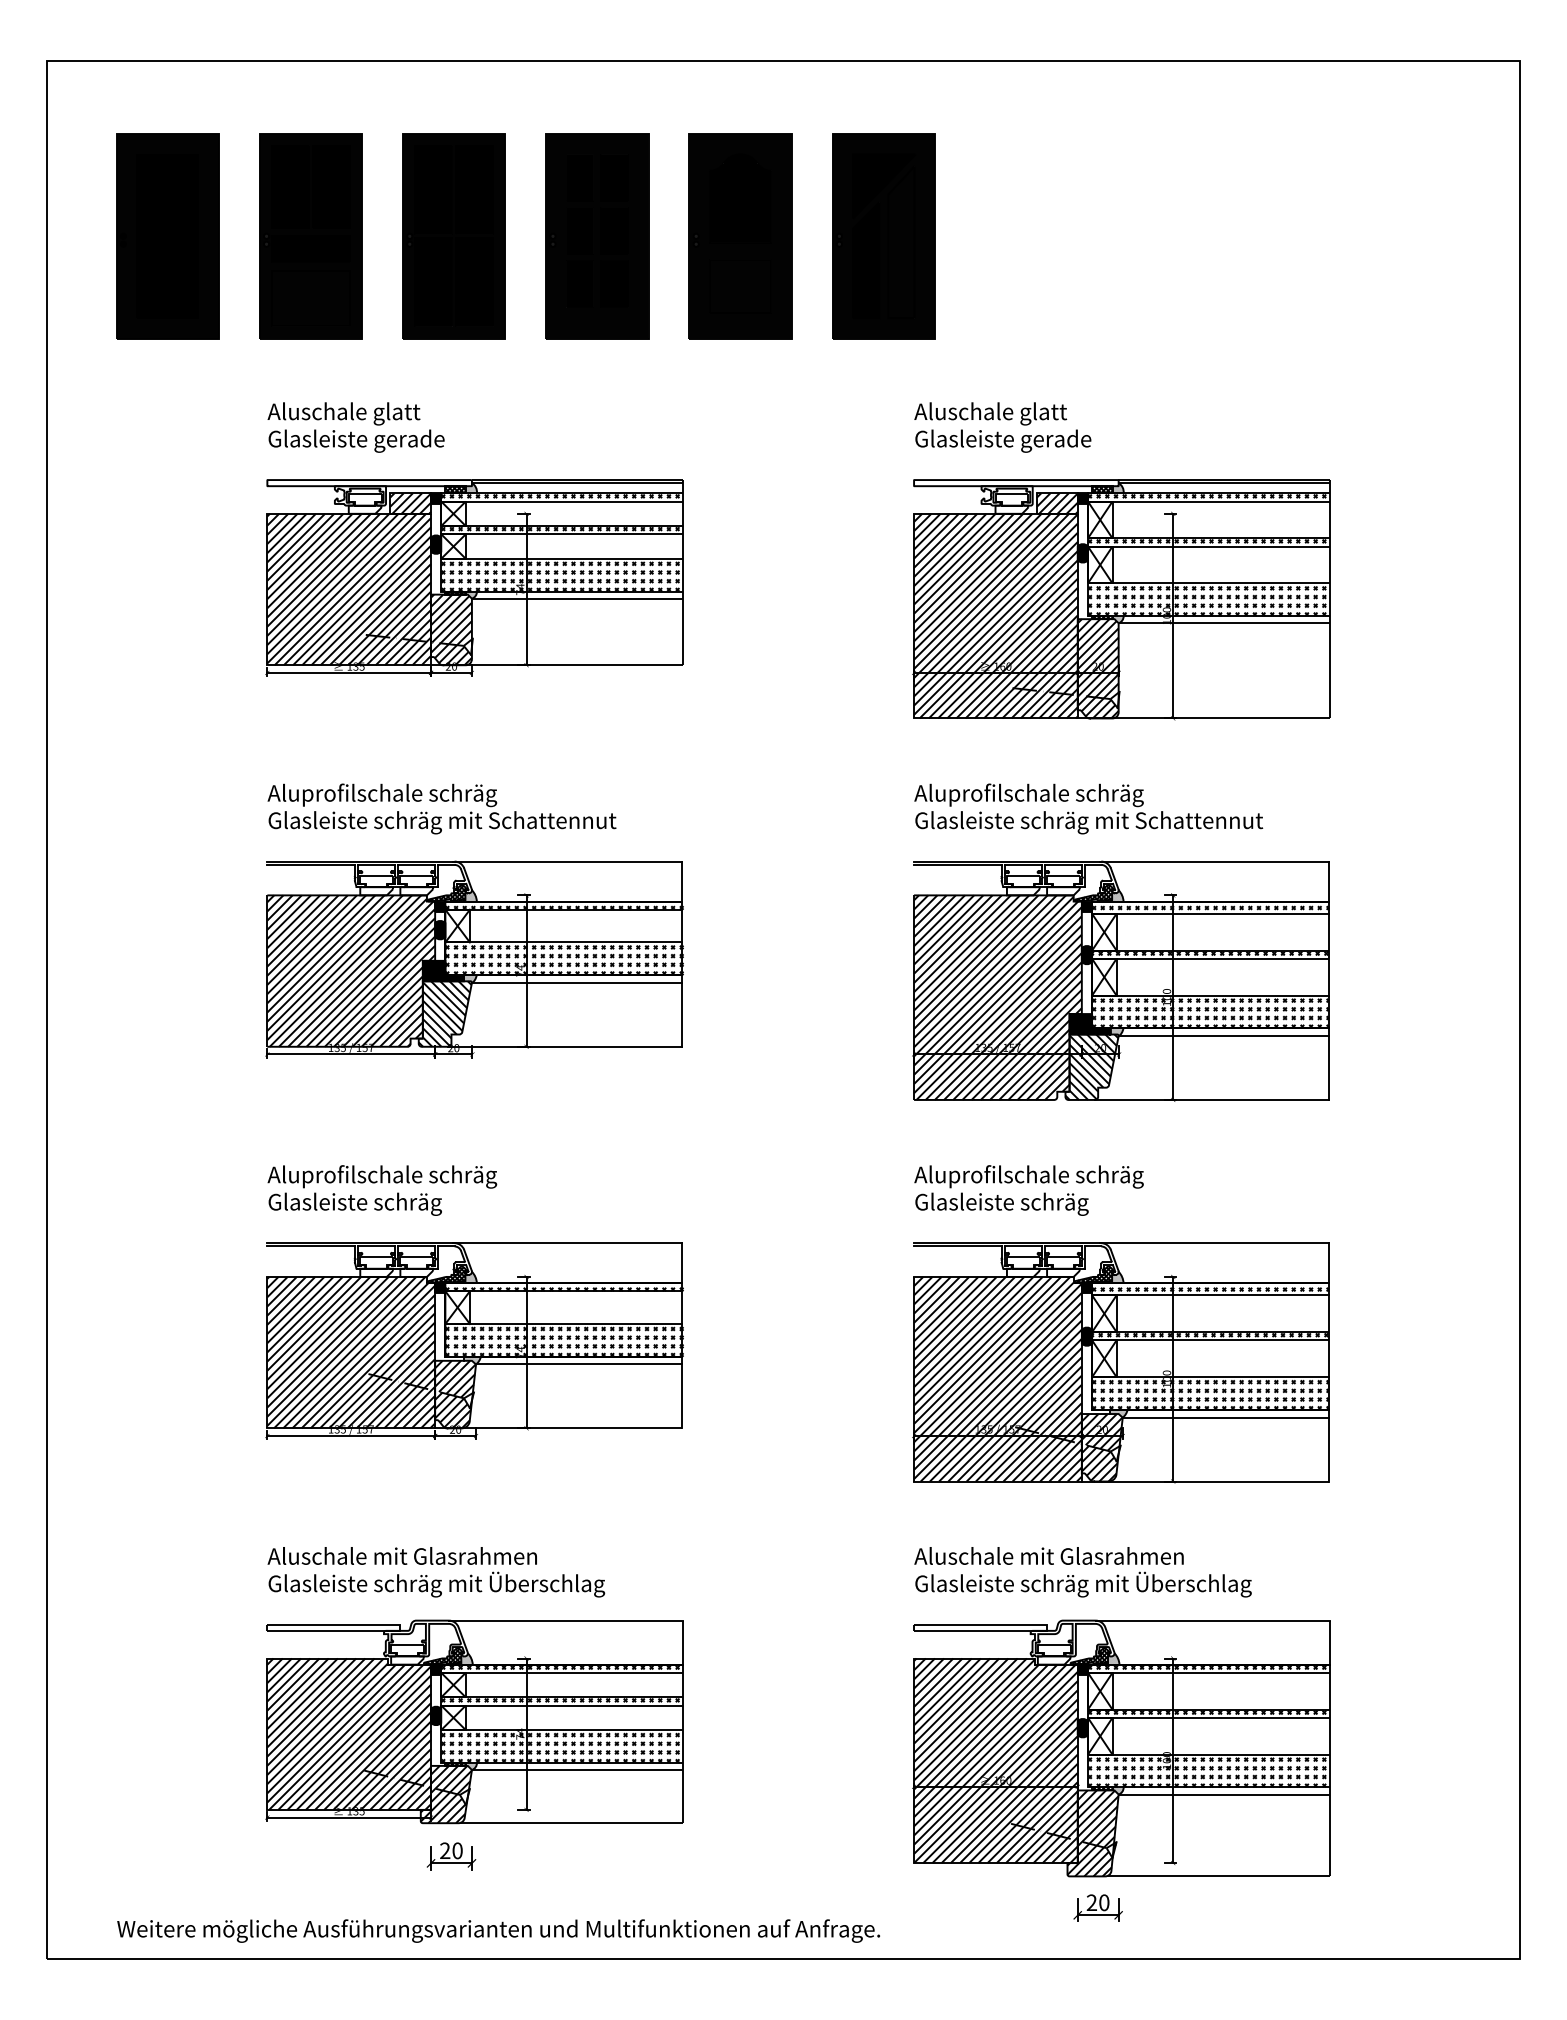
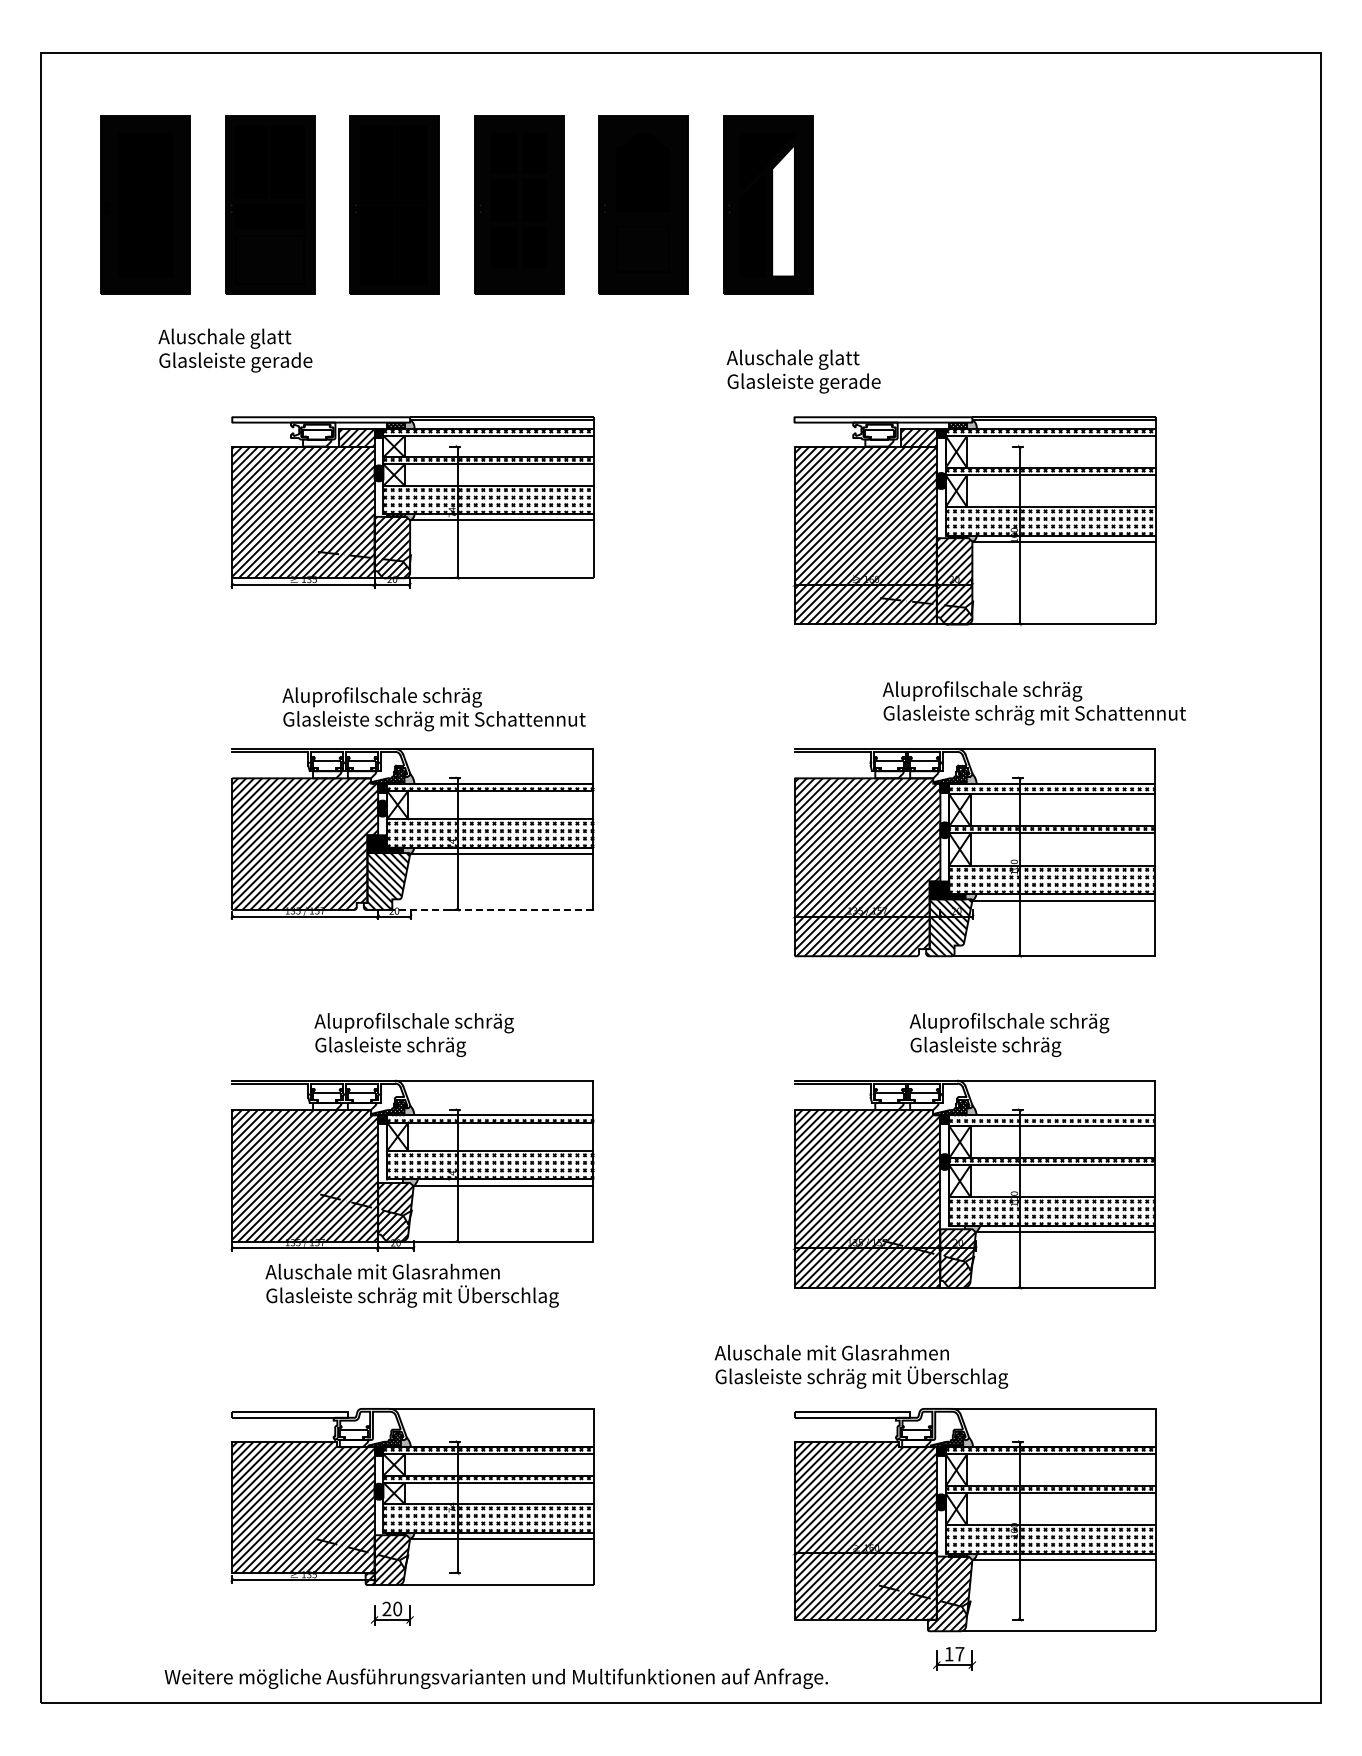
fill: (901, 242) -> (783, 210), removed
text: (356, 427) -> (235, 350), moved
text: (1002, 427) -> (803, 371), moved
text: (441, 809) -> (433, 709), moved
text: (1087, 809) -> (1033, 703), moved
line: (565, 1046) -> (491, 909), solid -> dashed
text: (381, 1190) -> (413, 1034), moved
text: (1029, 1190) -> (1009, 1034), moved
text: (435, 1571) -> (411, 1285), moved
text: (1083, 1571) -> (861, 1366), moved
text: (1098, 1901) -> (954, 1653), 20 -> 17
text: (497, 1930) -> (495, 1678), moved

